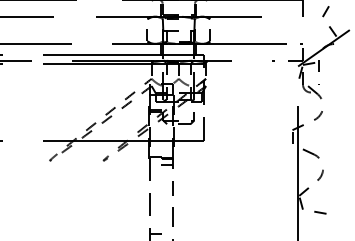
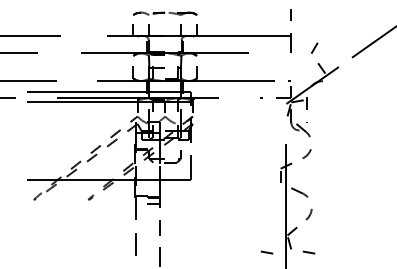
line: (278, 212) -> (266, 252), added

